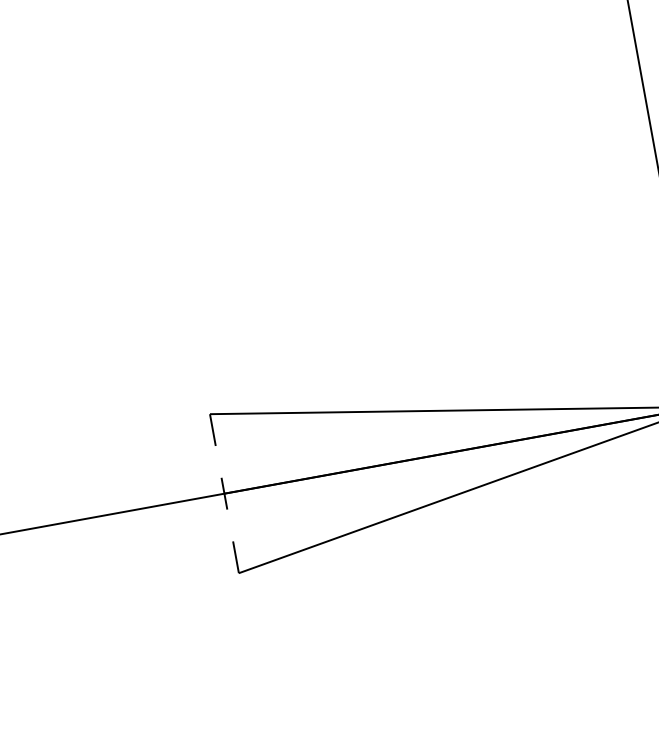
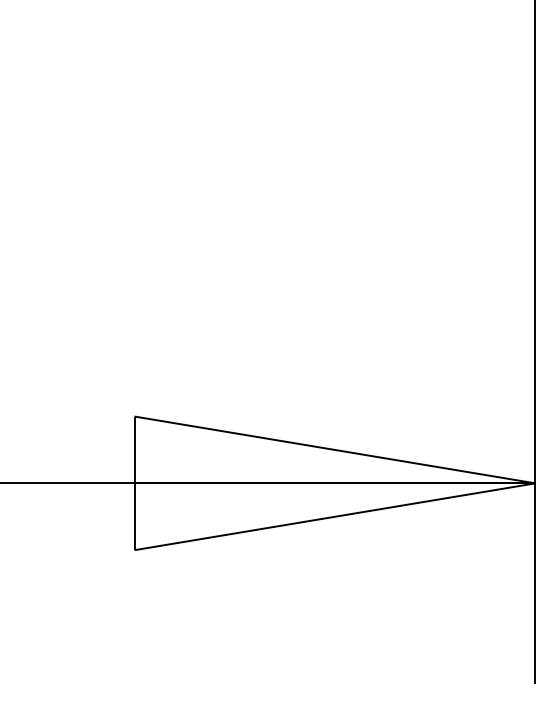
line: (224, 493) -> (134, 483), dashed -> solid

